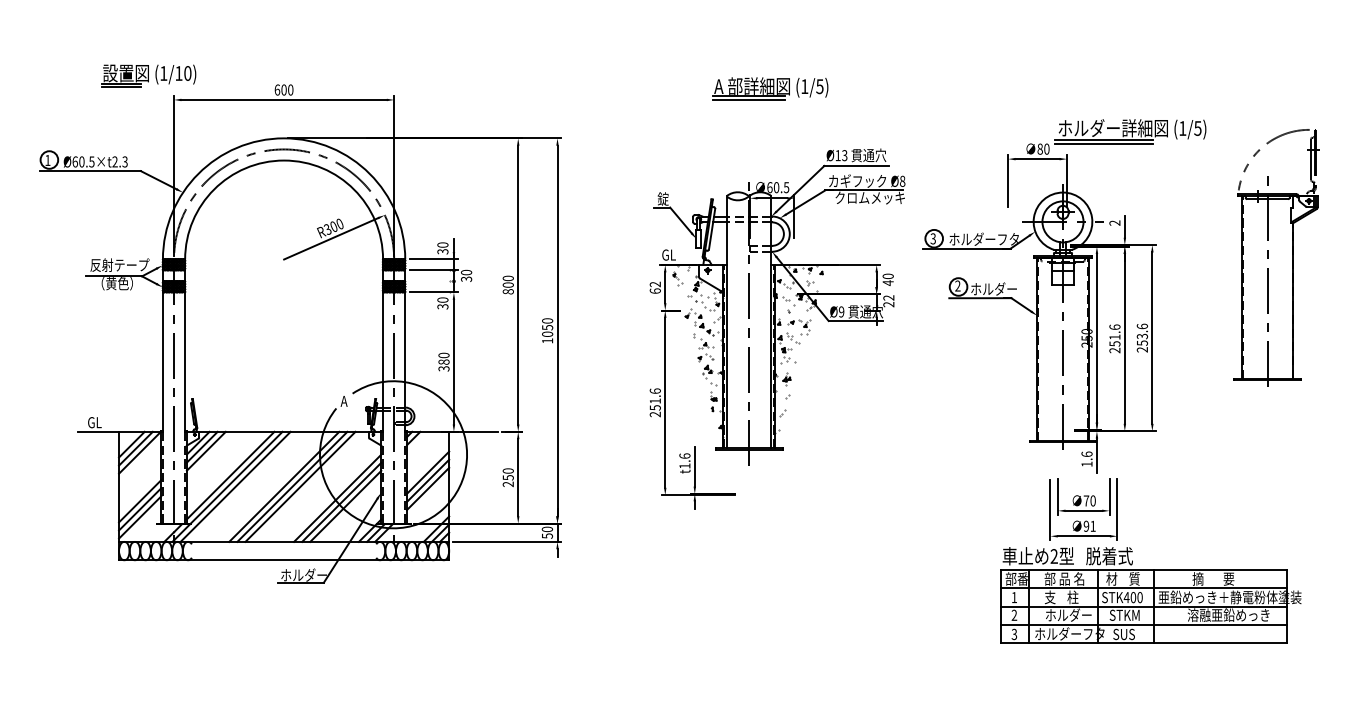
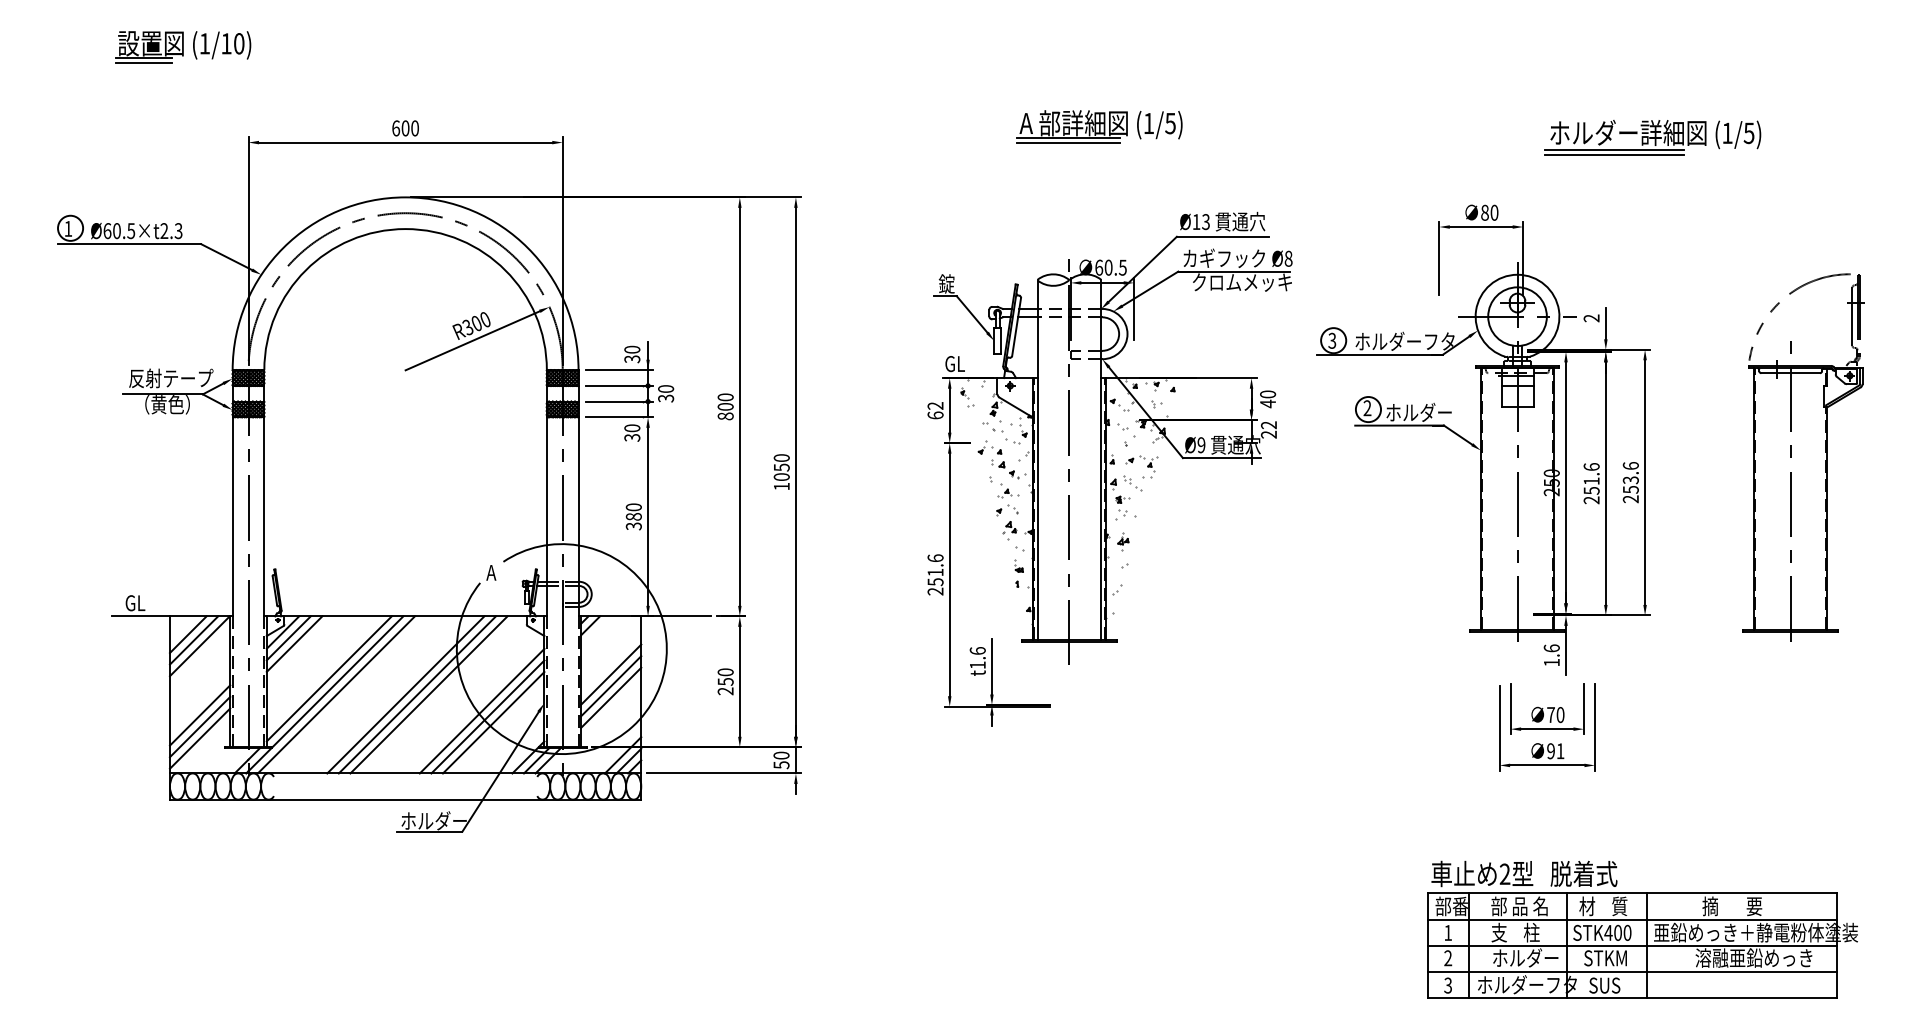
part: (148, 76) -> (183, 47), moved
part: (1130, 131) -> (1652, 137), moved
part: (1276, 258) -> (1803, 457), moved
line: (433, 281) -> (619, 401), added
part: (1150, 595) -> (1642, 929), moved

